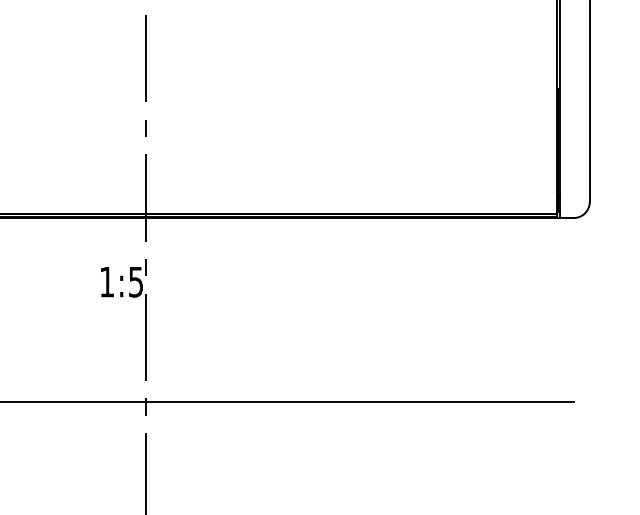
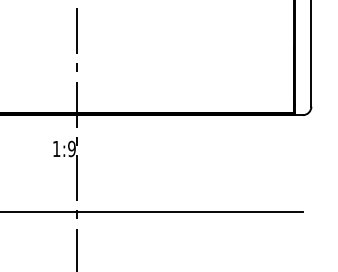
text: (135, 281) -> (71, 148), 1:5 -> 1:9

